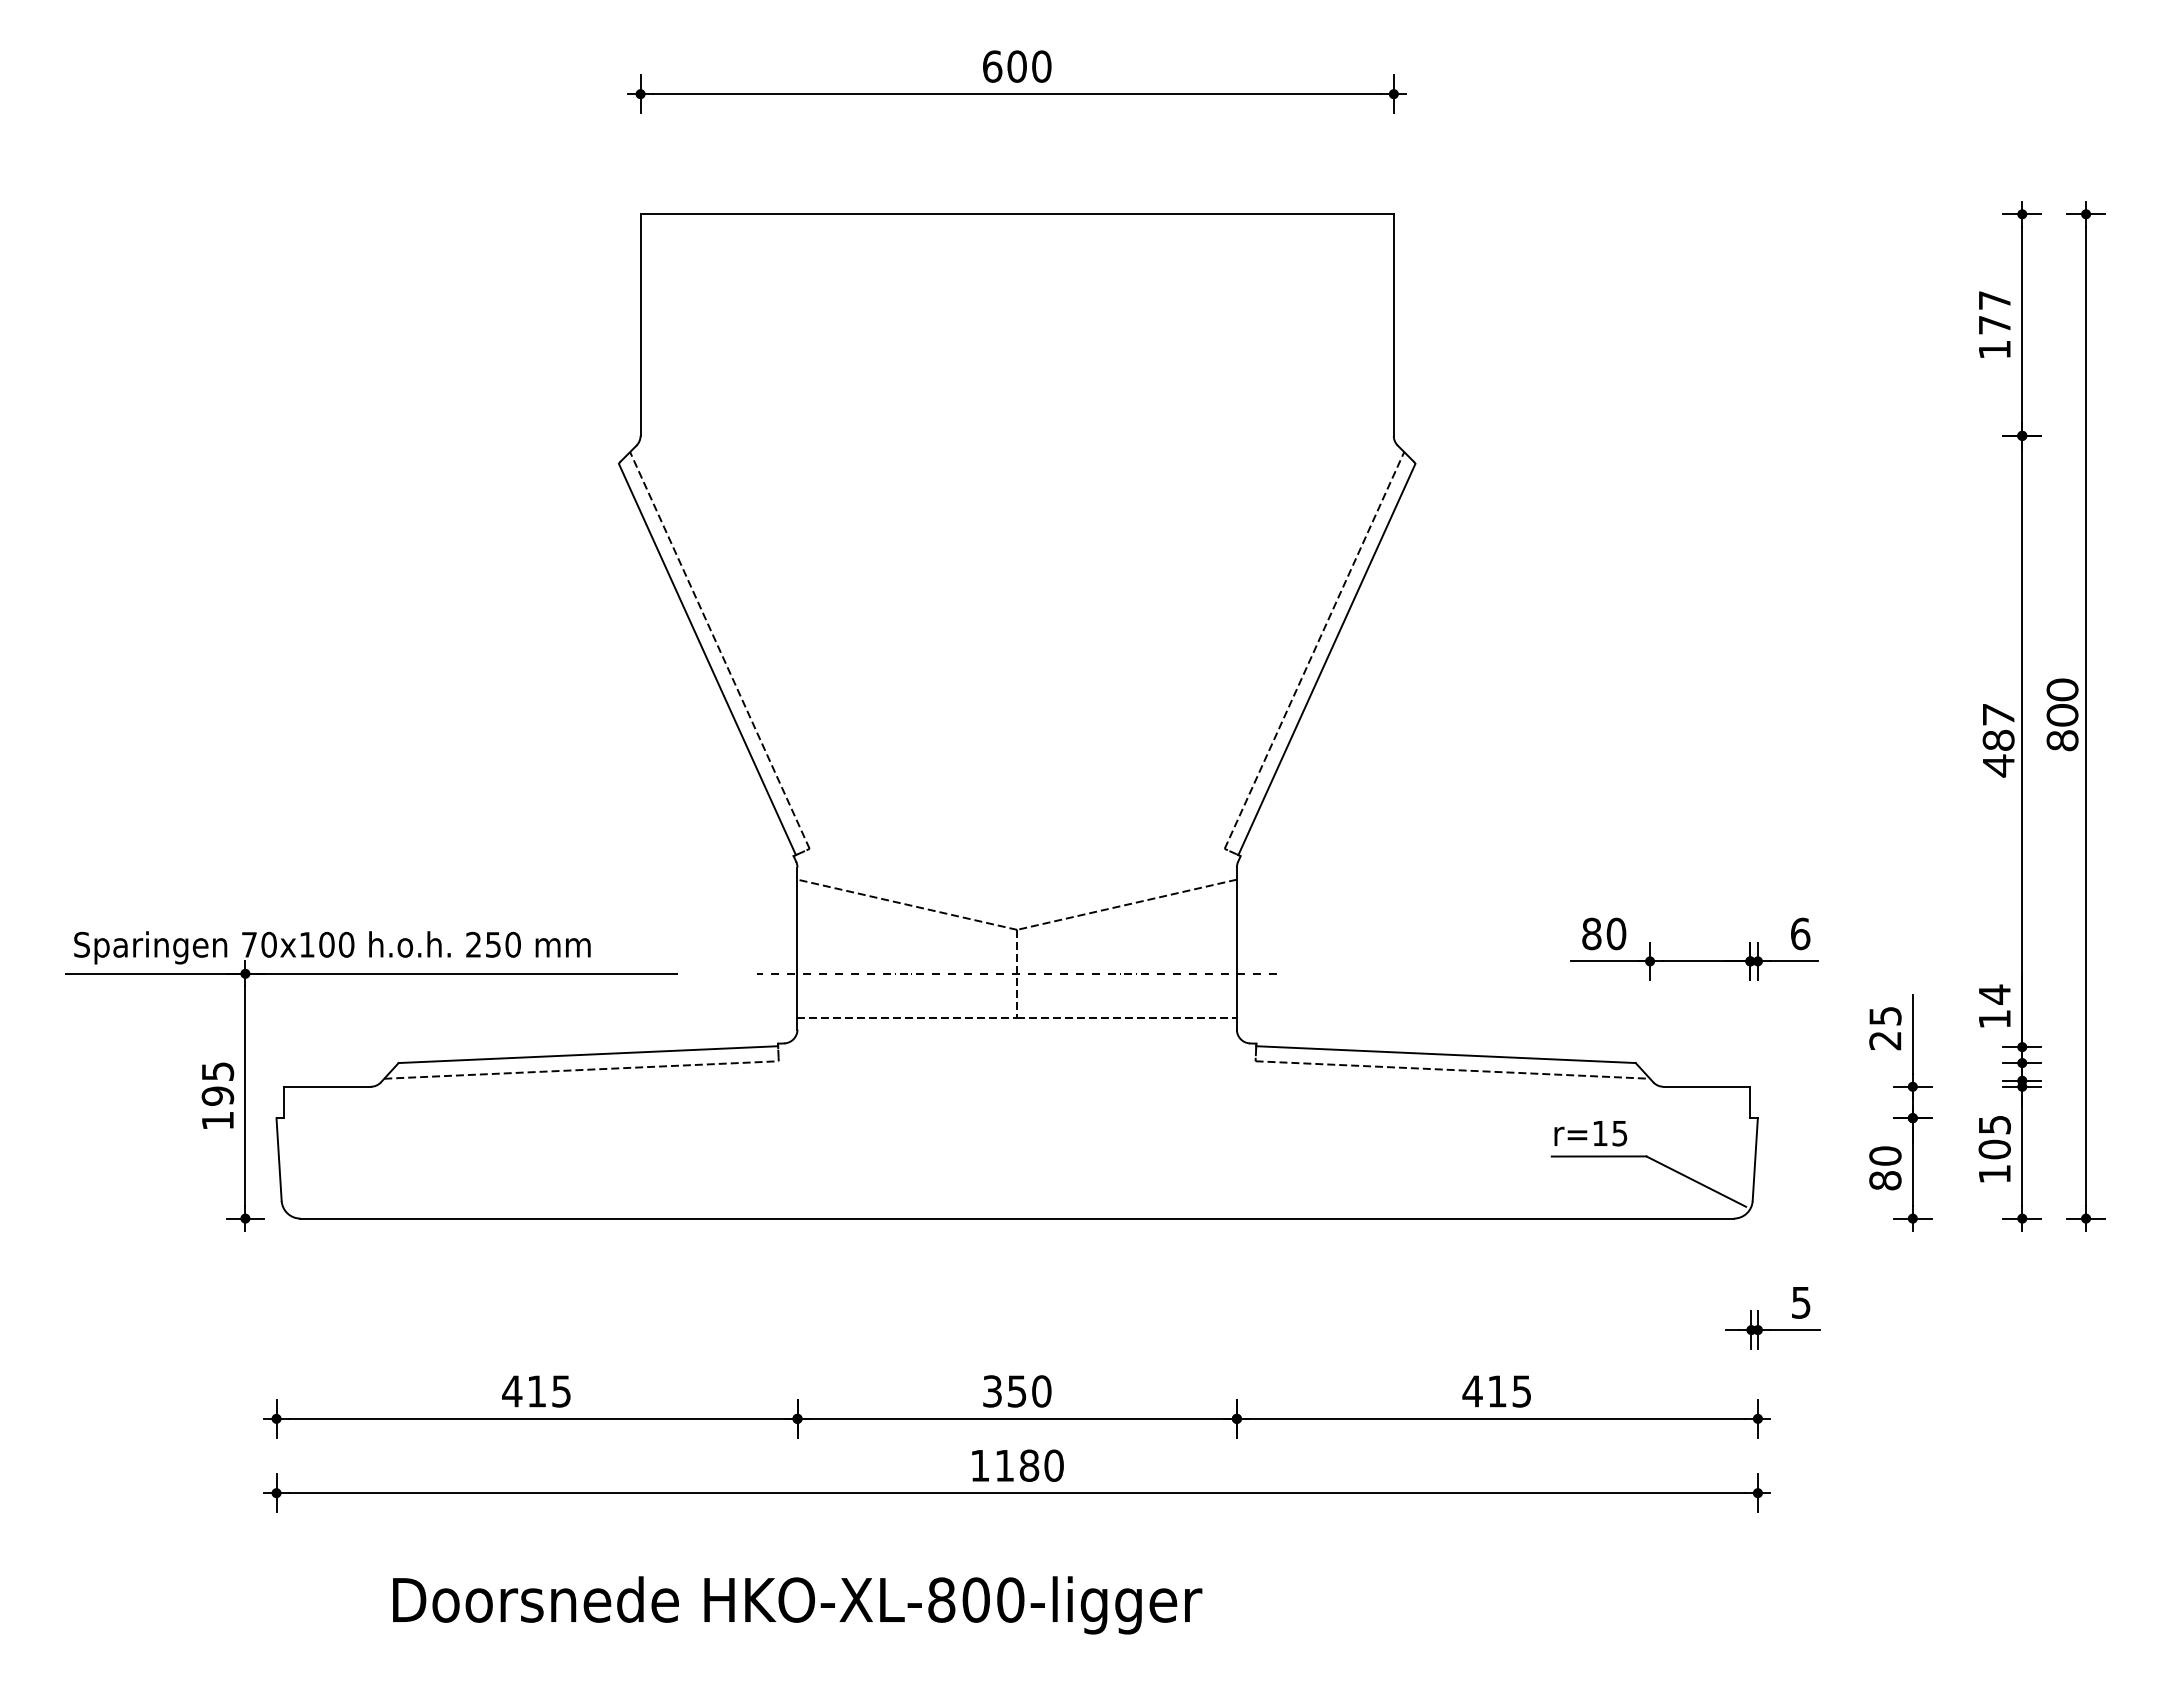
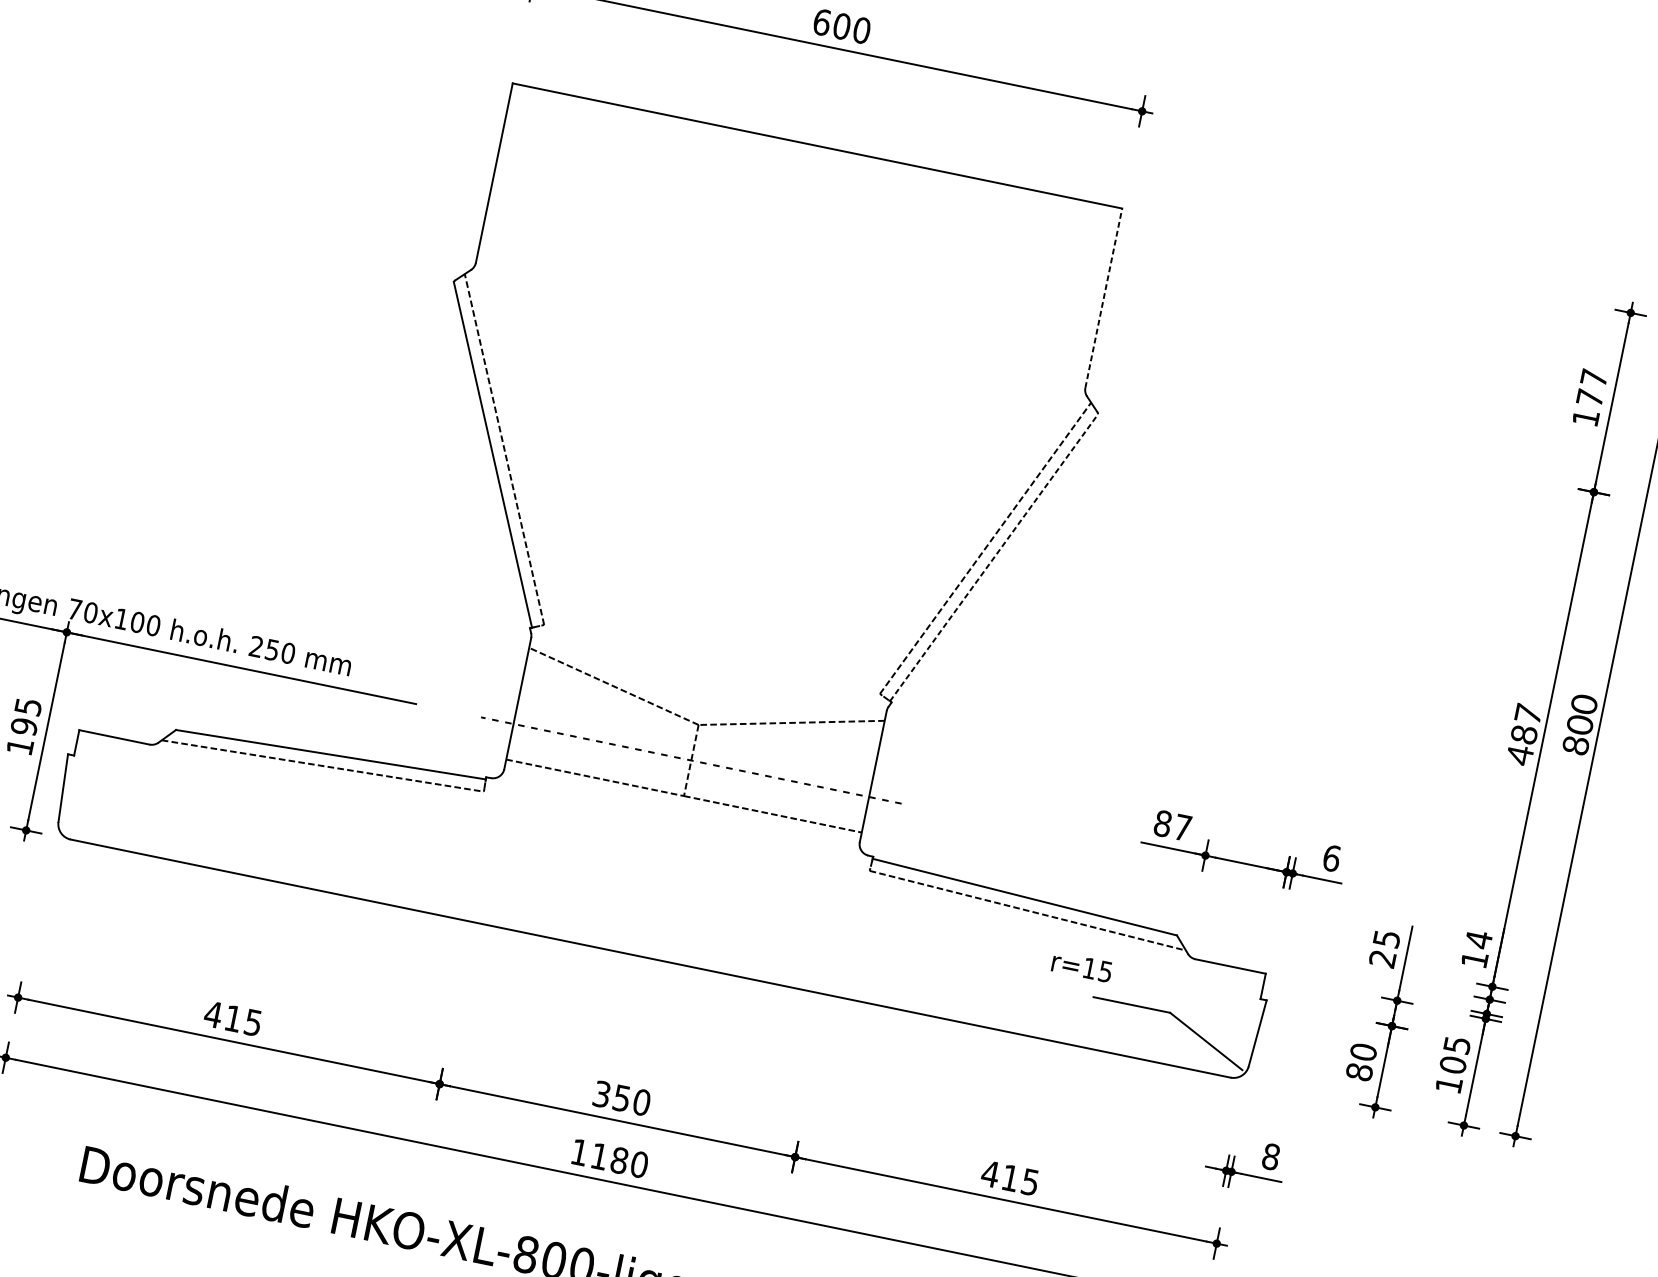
line: (1393, 325) -> (1103, 298), solid -> dashed
line: (1326, 659) -> (993, 557), solid -> dashed
text: (1616, 933) -> (1182, 827), 80 -> 87
text: (1590, 1133) -> (1081, 966), moved
text: (1800, 1302) -> (1270, 1156), 5 -> 8

